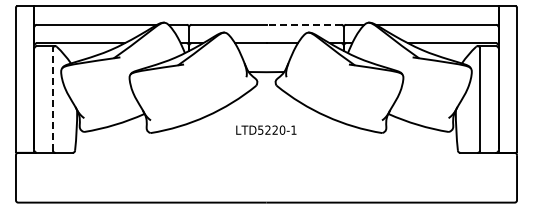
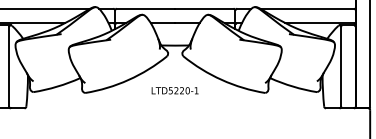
line: (304, 24) -> (204, 8), dashed -> solid
line: (52, 99) -> (8, 66), dashed -> solid

